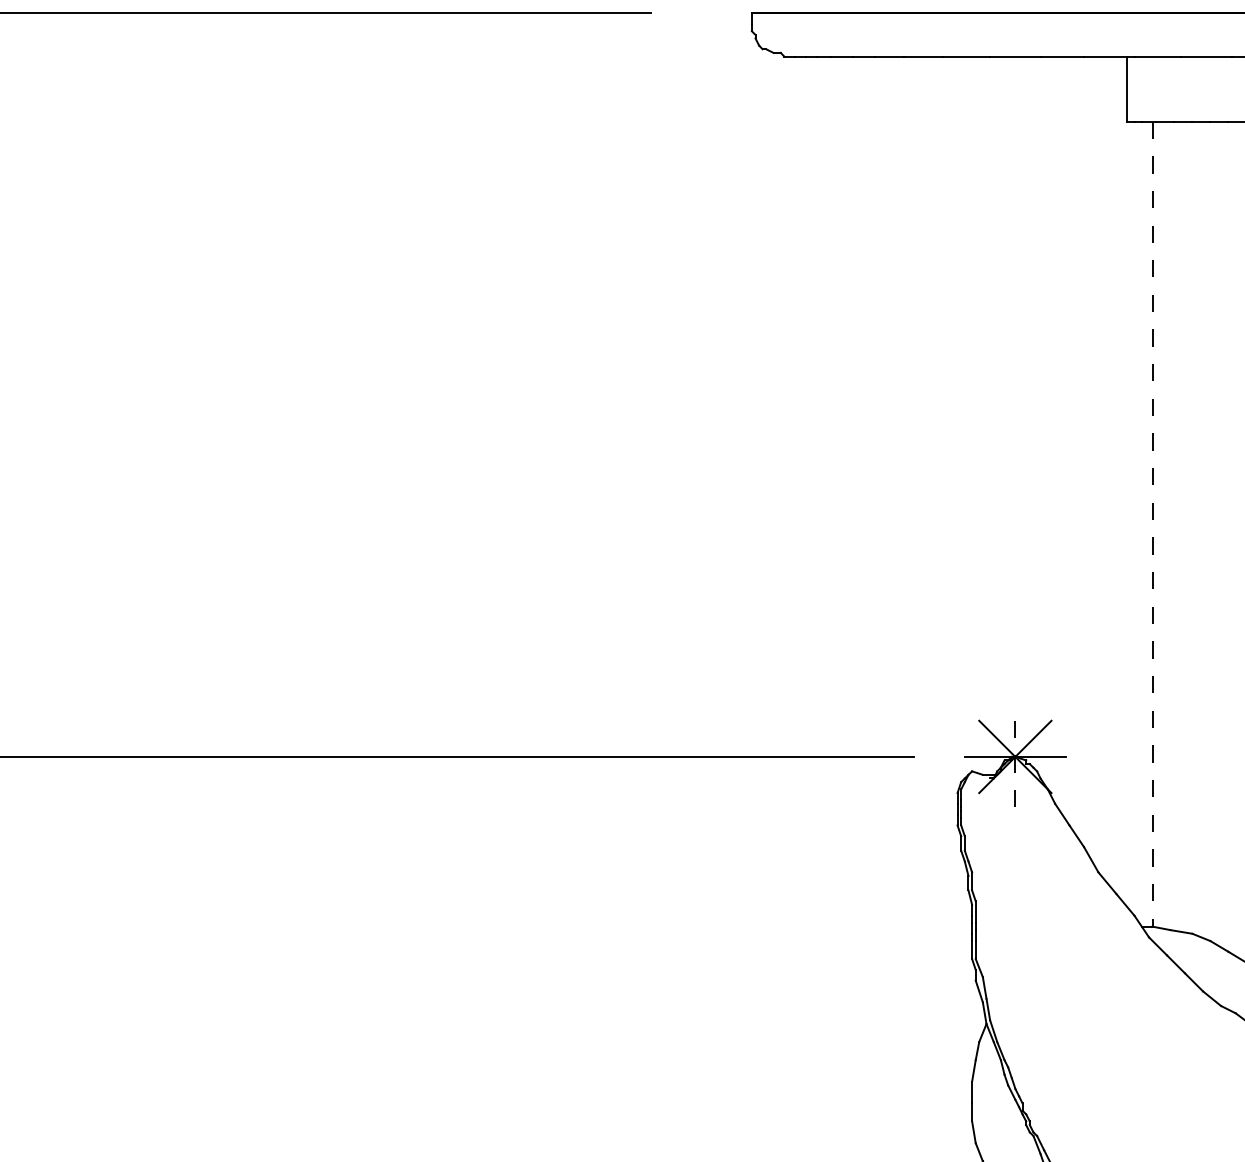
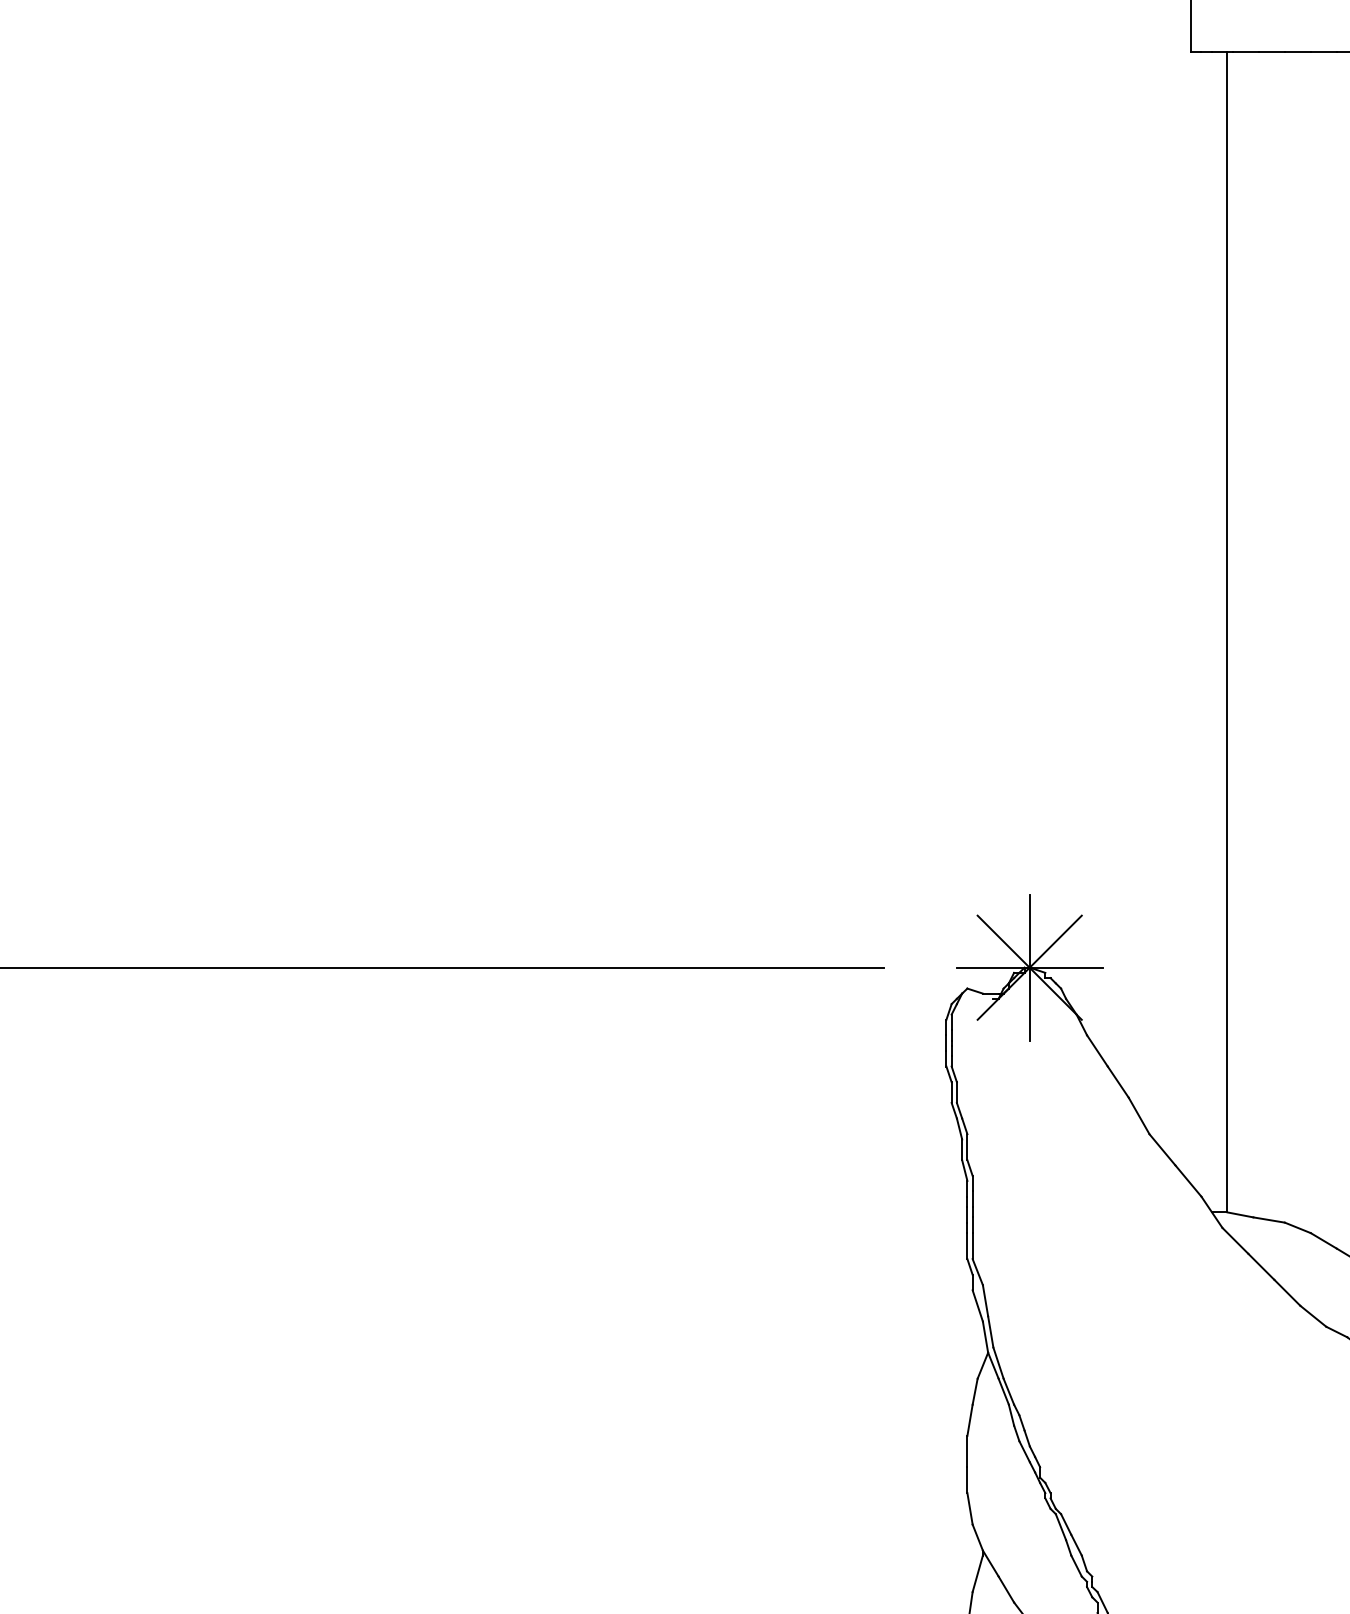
line: (1152, 524) -> (1227, 632), dashed -> solid
line: (1015, 756) -> (1029, 967), dashed -> solid

